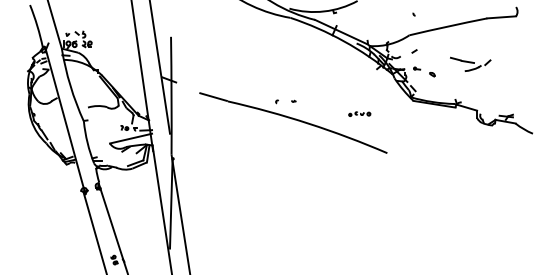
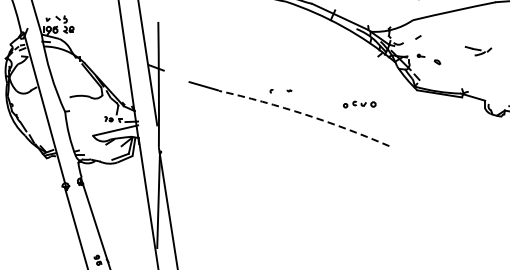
part: (470, 63) -> (478, 50), size x0.6
part: (359, 113) -> (359, 103), size x1.4
arc: (308, 123) -> (305, 114), solid -> dashed

